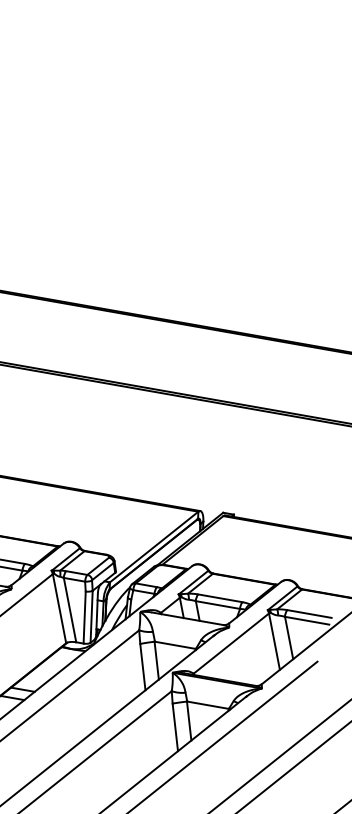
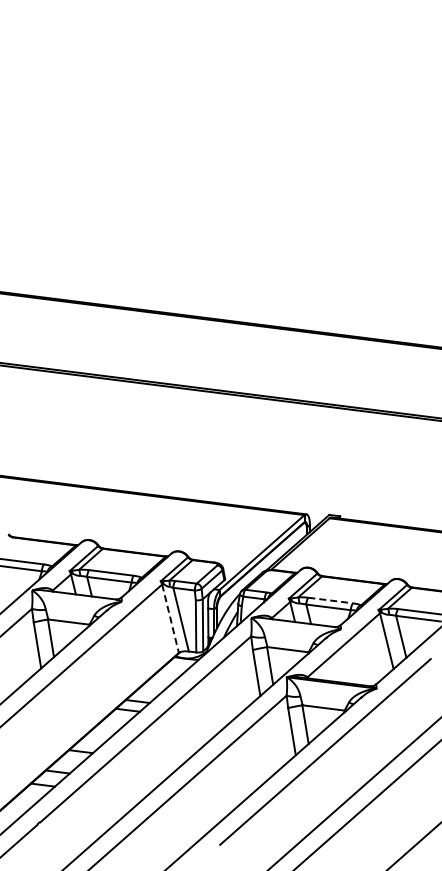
line: (221, 598) -> (331, 600), solid -> dashed
line: (59, 609) -> (170, 619), solid -> dashed

